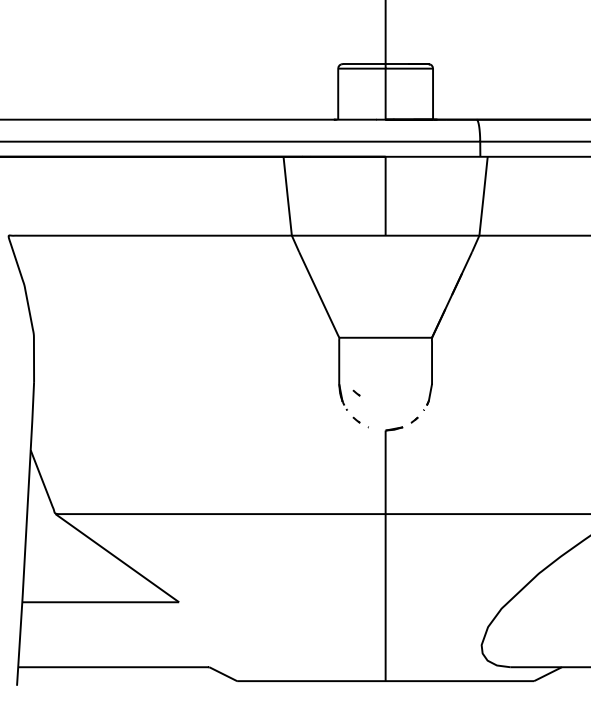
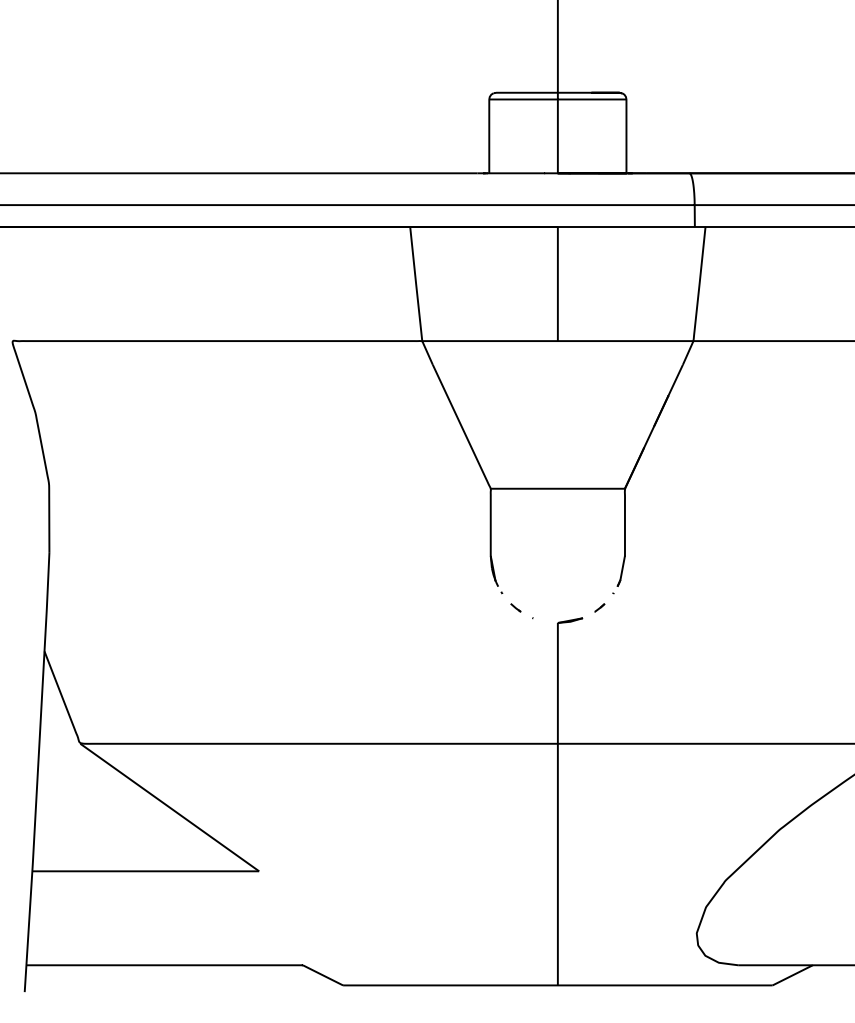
part: (356, 392) -> (515, 567), removed

